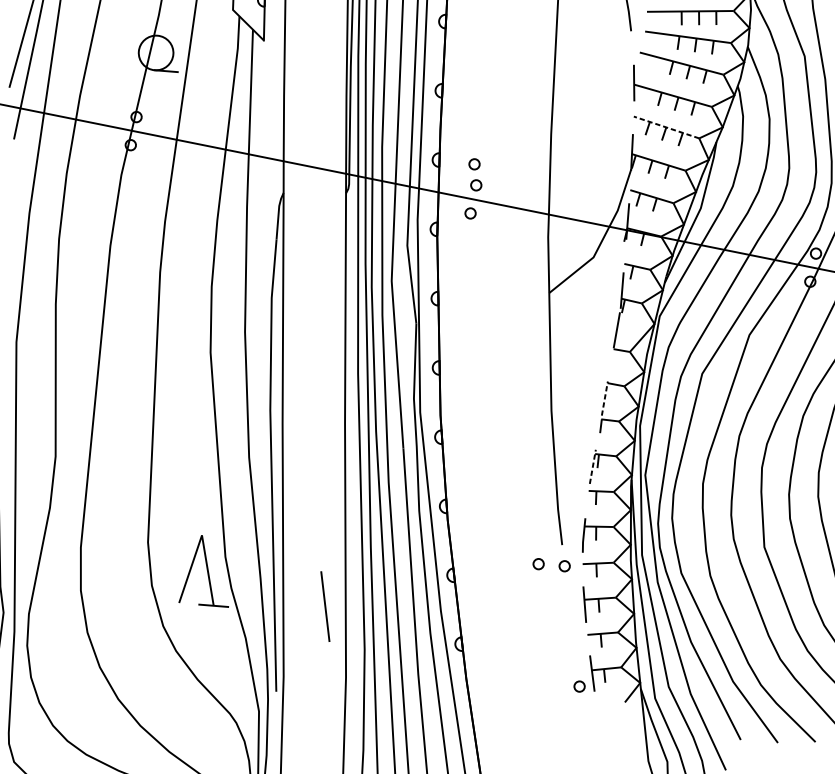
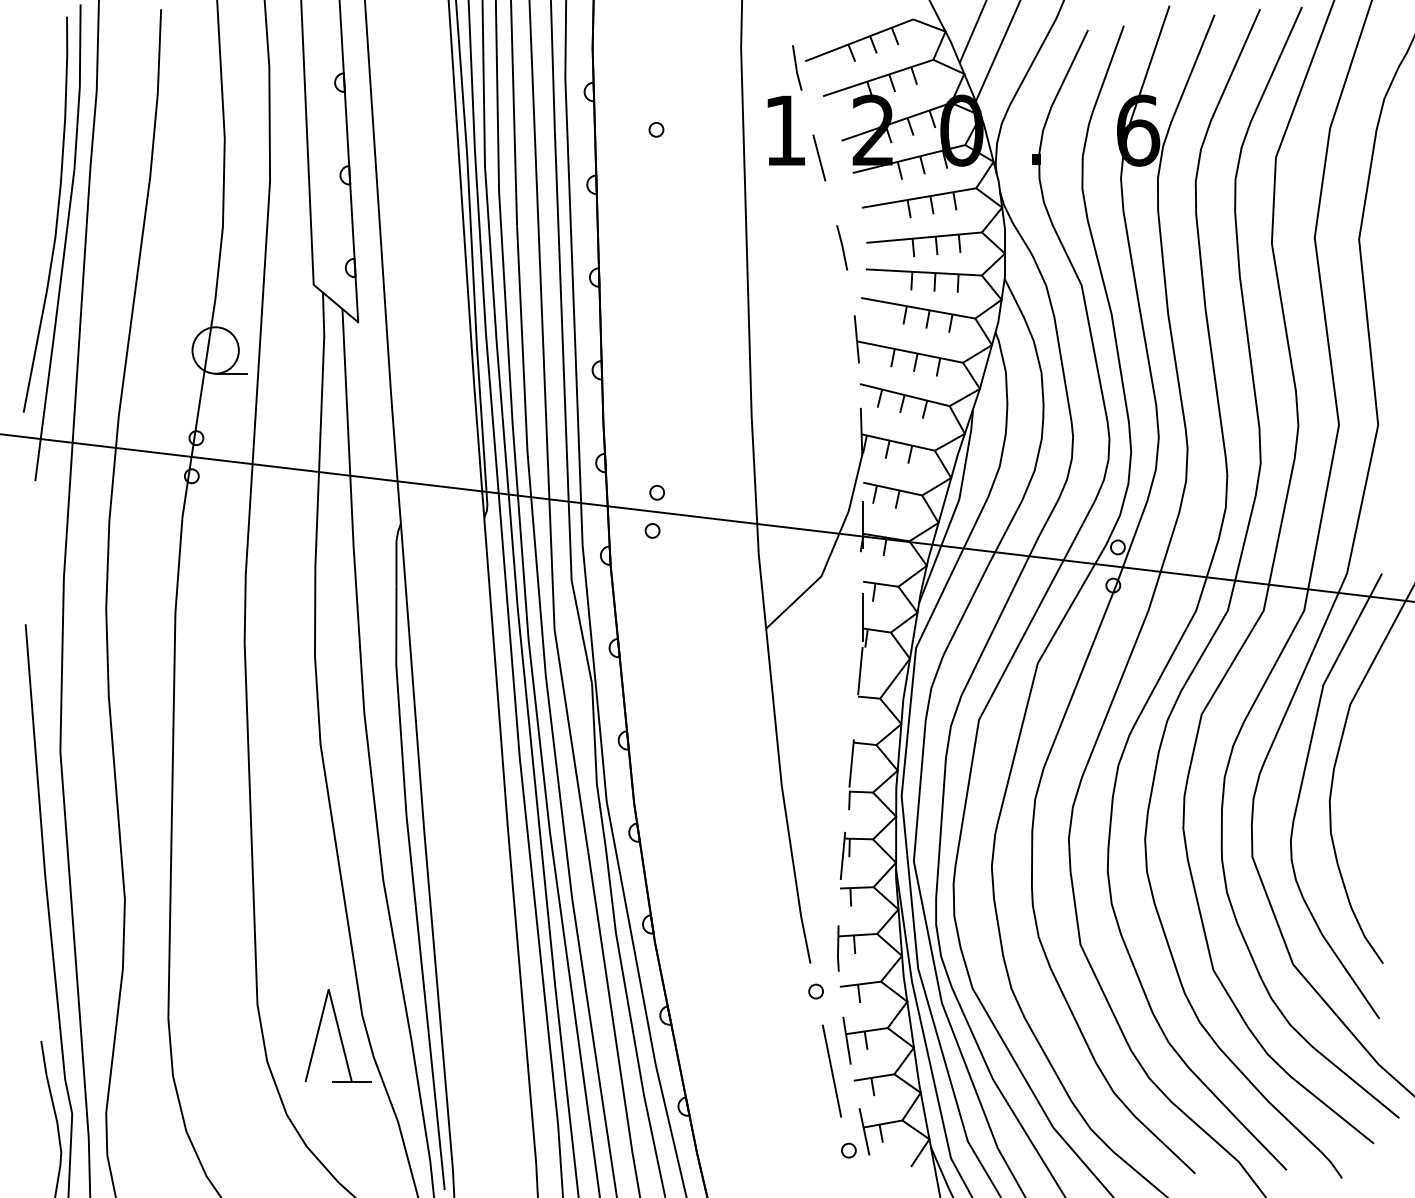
line: (666, 127) -> (904, 395), dashed -> solid
circle: (474, 164) -> (652, 464), removed
line: (604, 398) -> (851, 763), dashed -> solid
line: (593, 466) -> (843, 855), dashed -> solid
circle: (538, 564) -> (780, 991), removed
line: (325, 606) -> (832, 1070), moved

